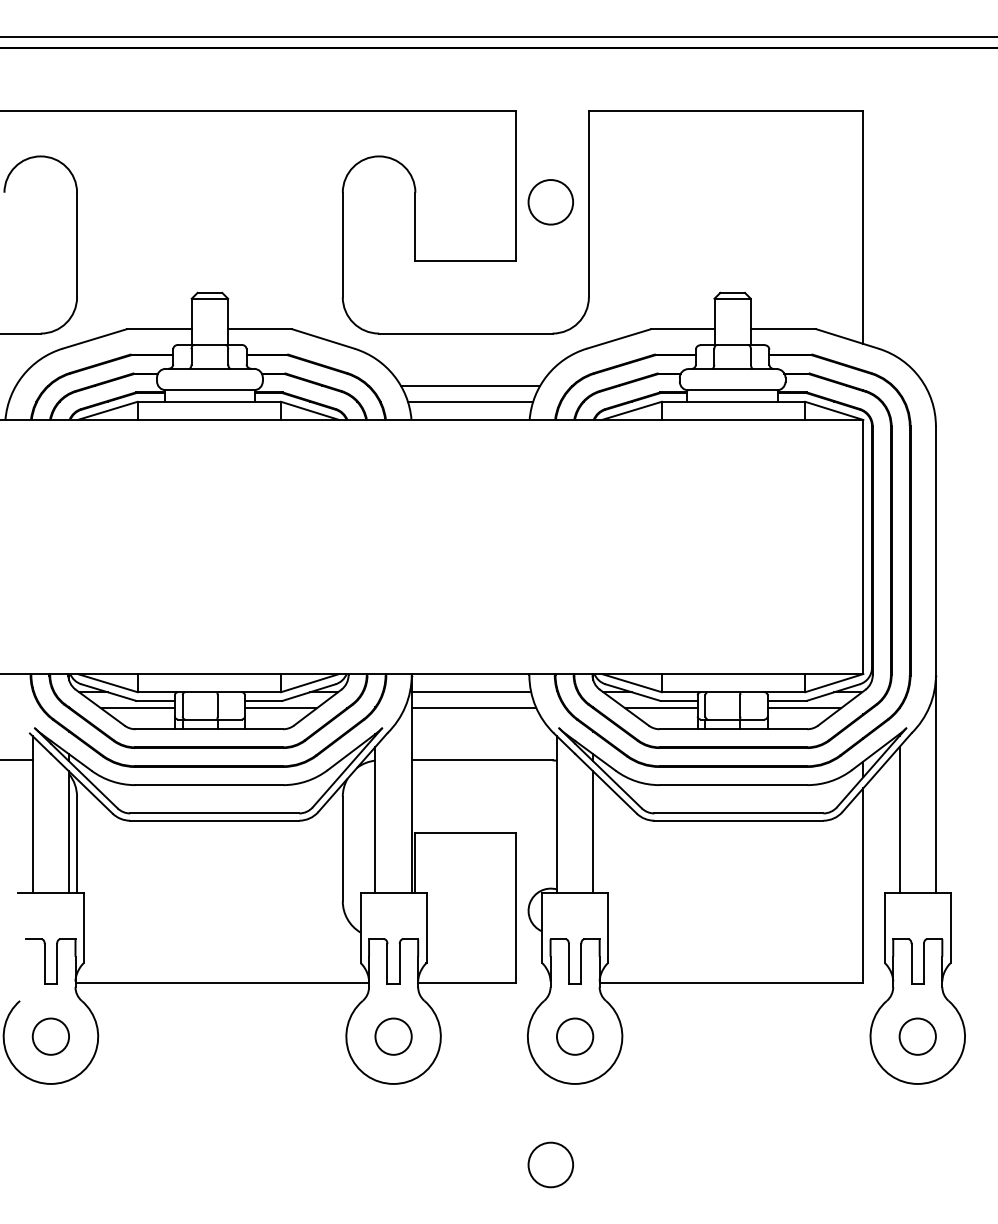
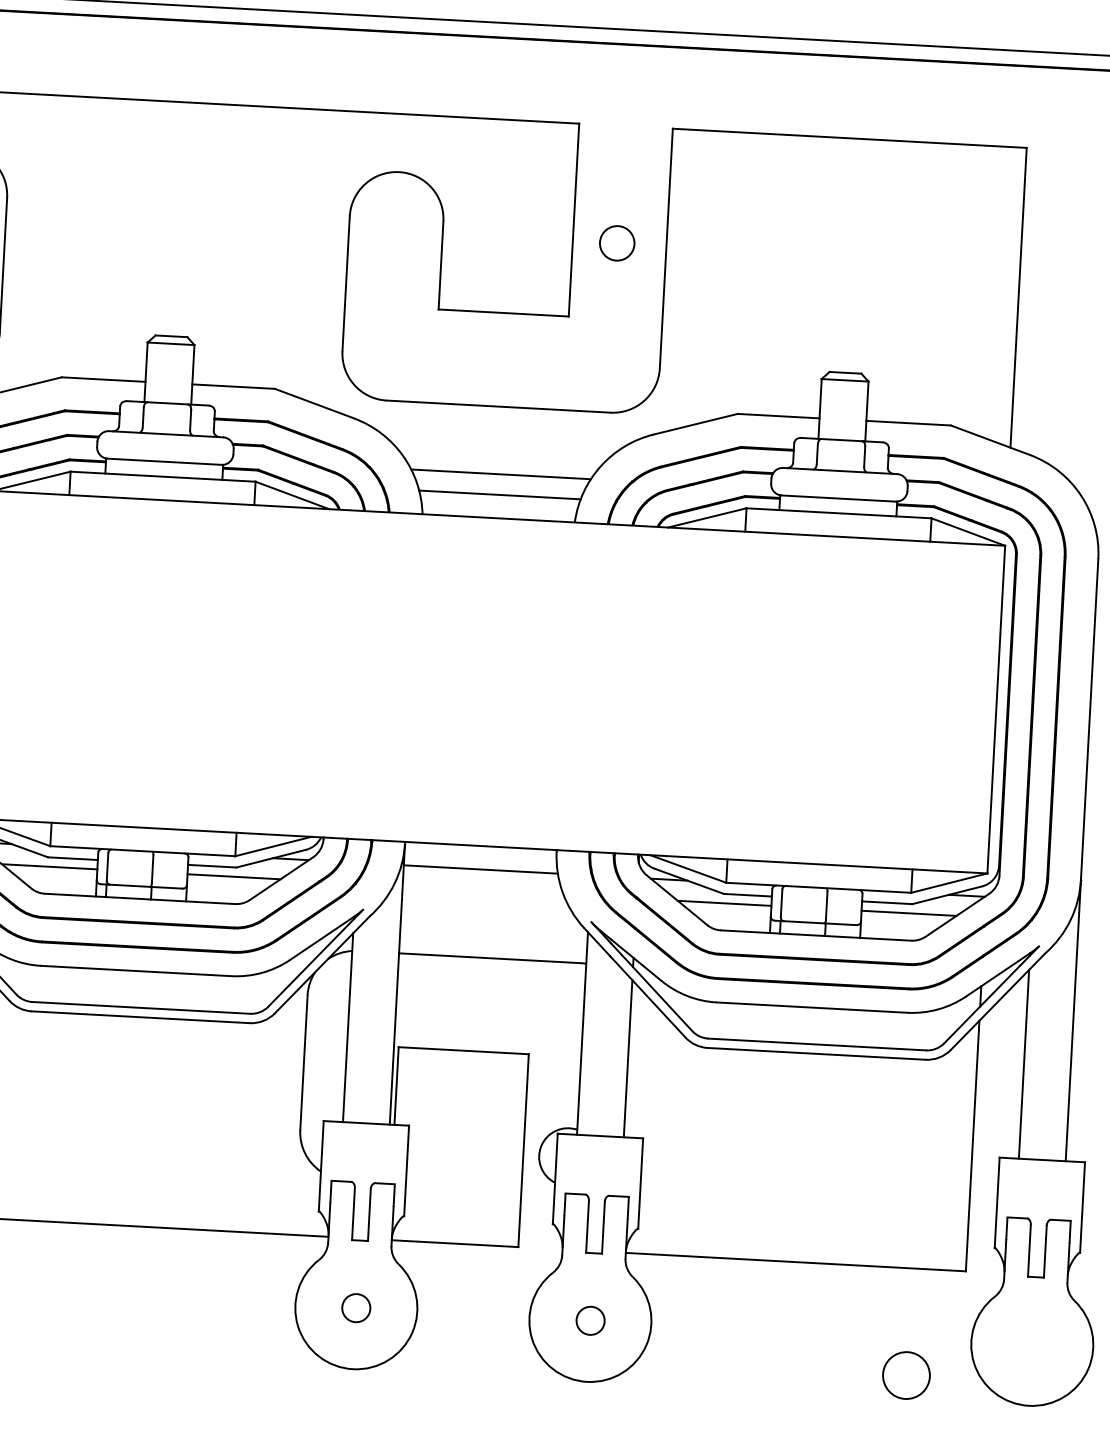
circle: (550, 202) -> (616, 243), size x0.6
line: (473, 708) -> (482, 890), removed
circle: (393, 1036) -> (356, 1307), size x0.6
circle: (575, 1036) -> (590, 1320), size x0.6
circle: (917, 1036) -> (906, 1375), moved

